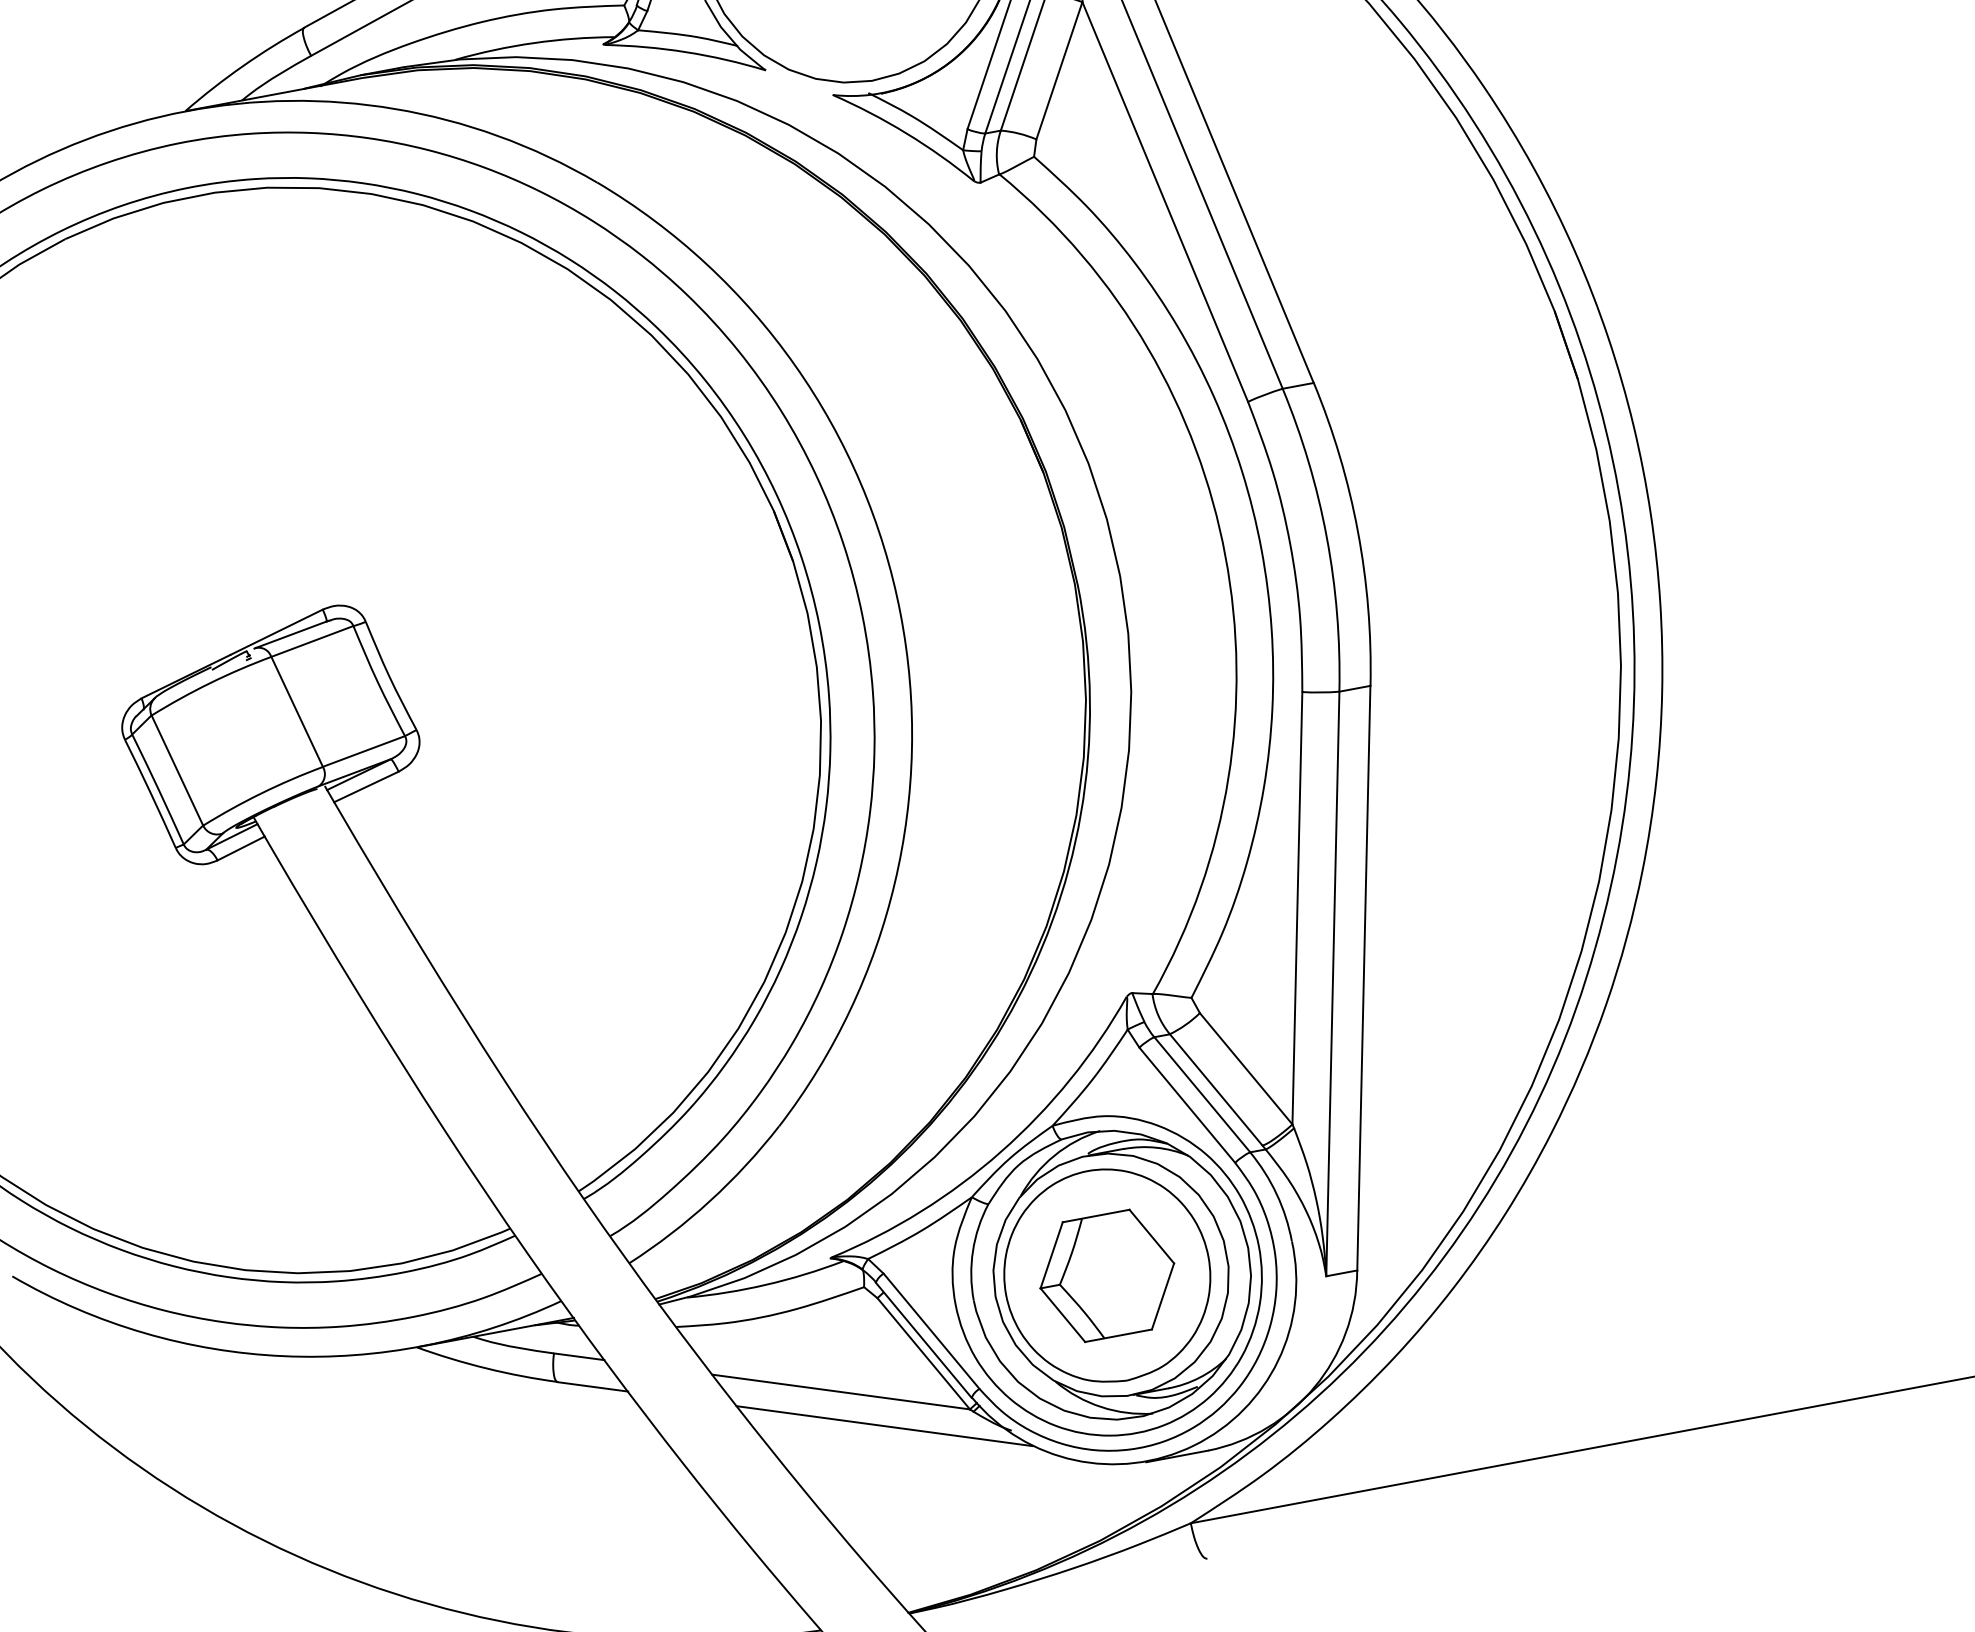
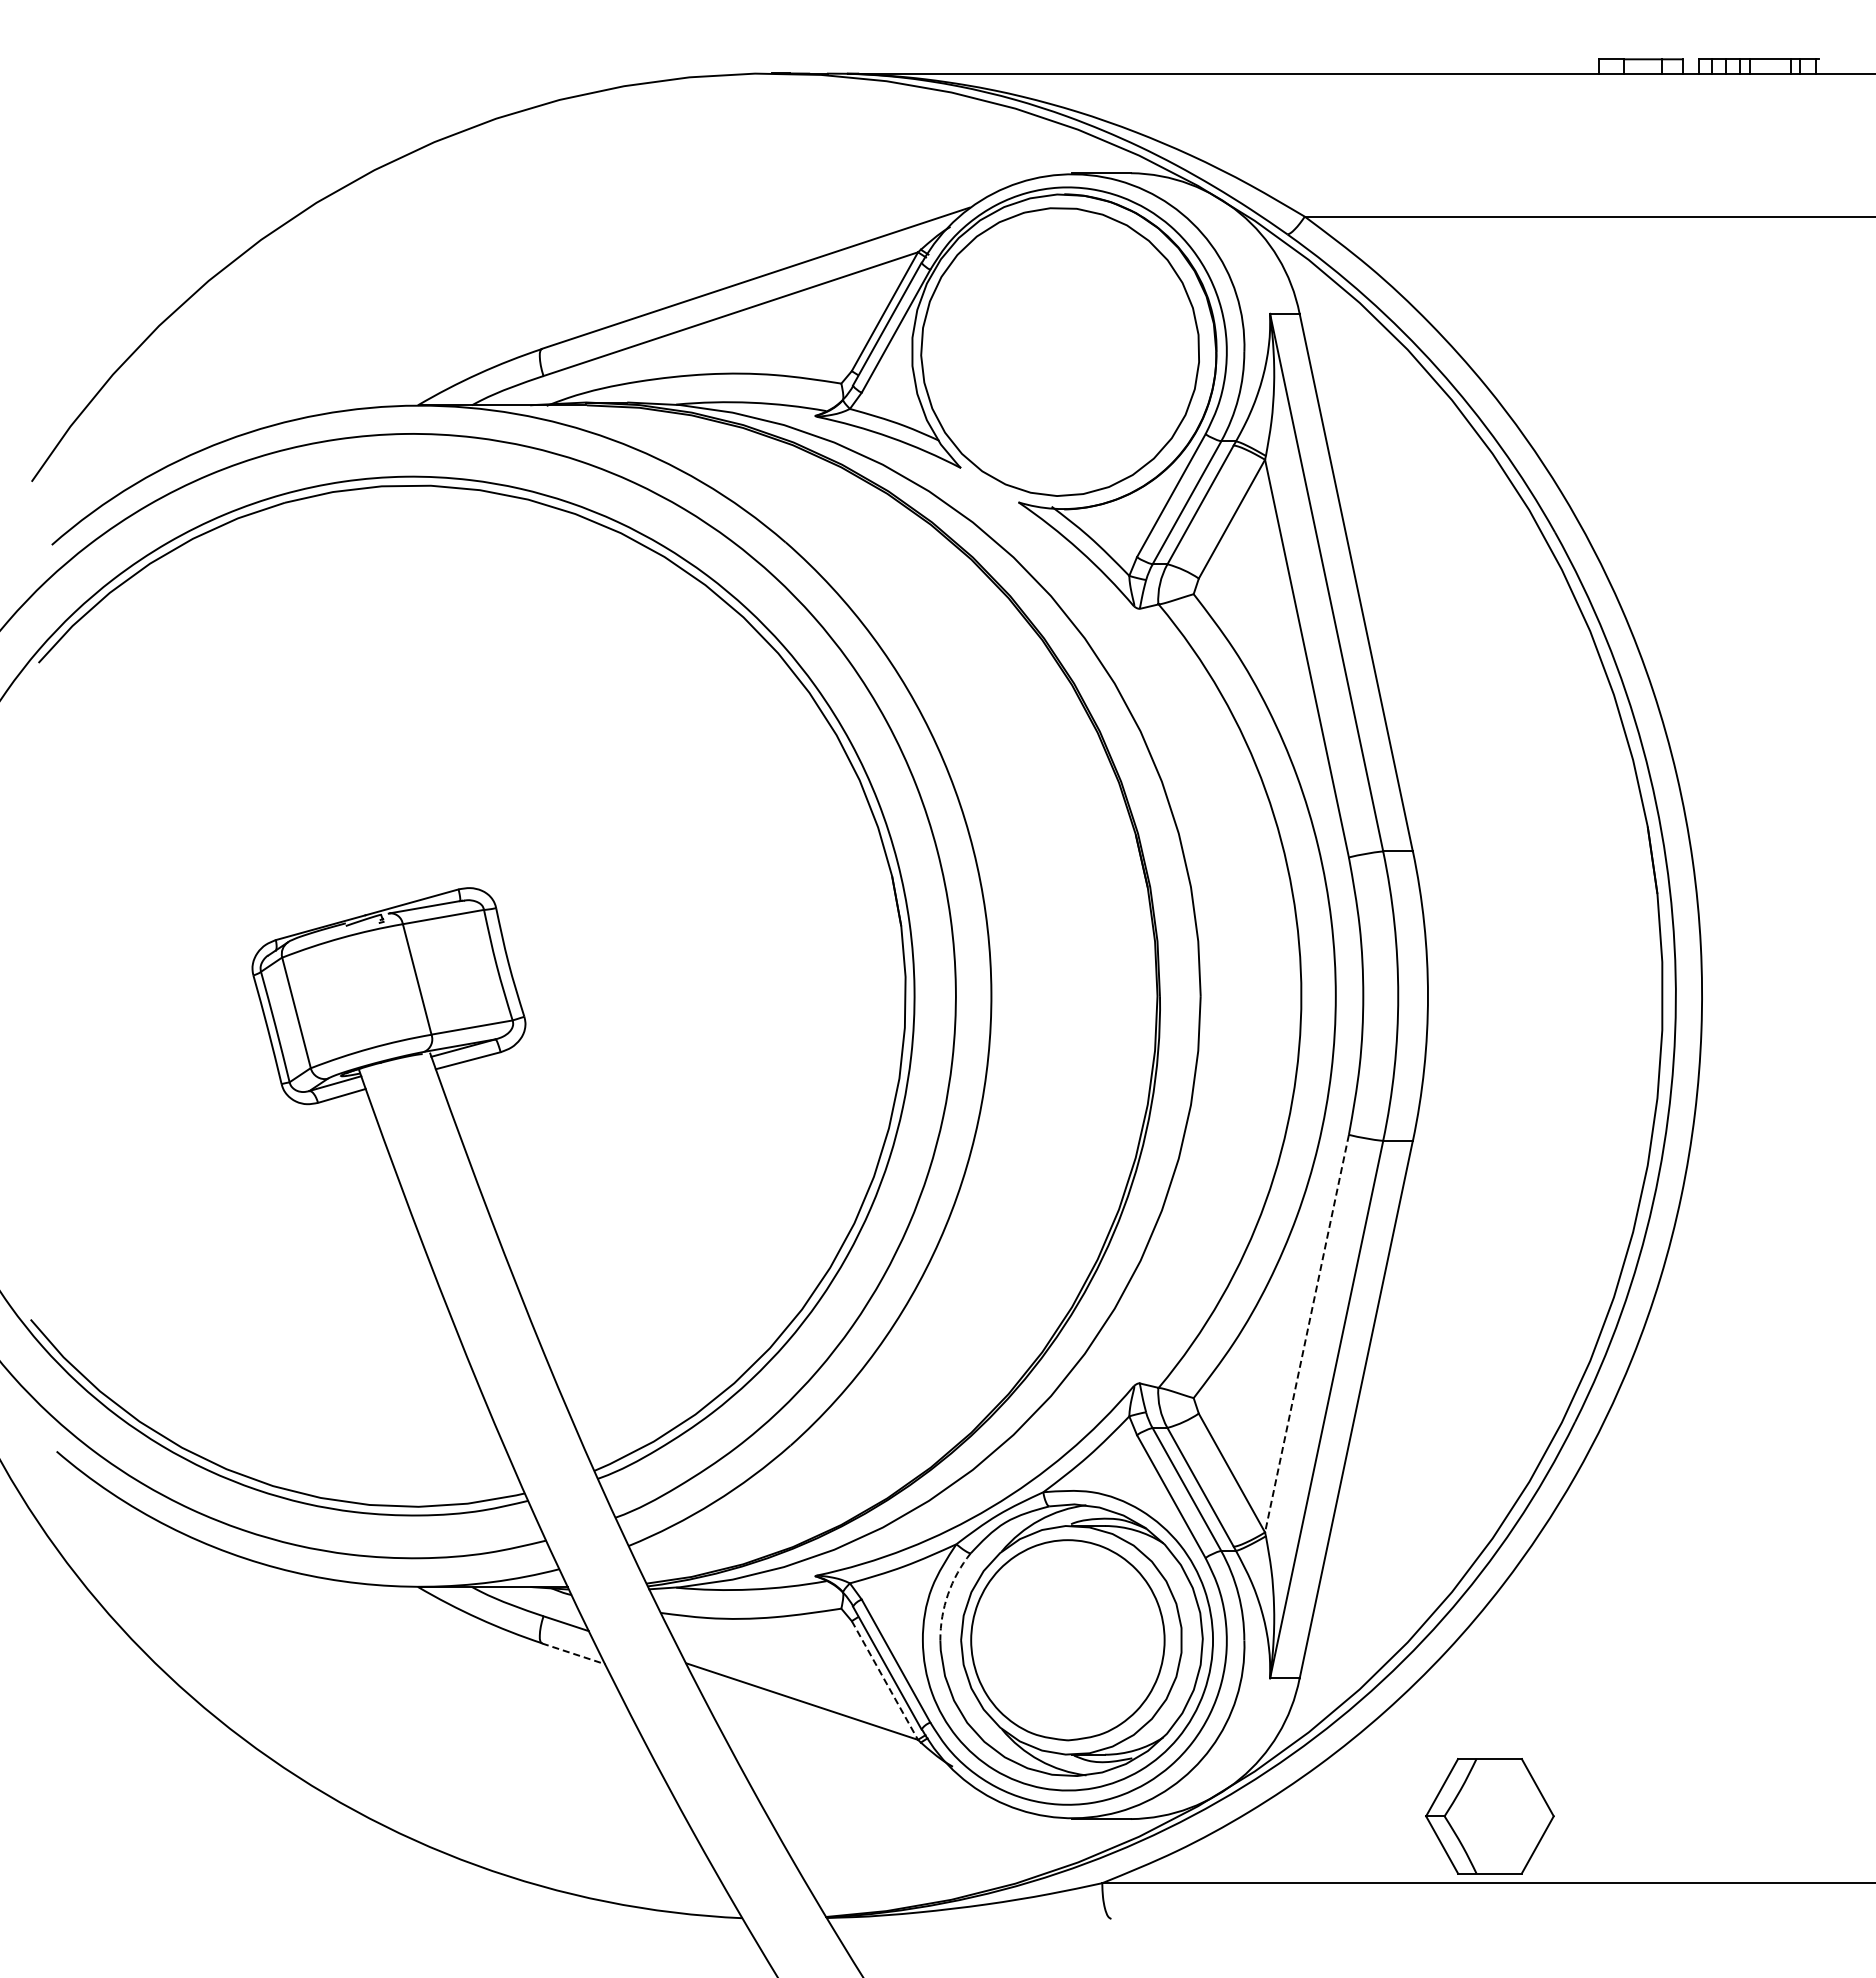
line: (1297, 909) -> (1306, 1334), solid -> dashed
arc: (973, 1251) -> (948, 1594), solid -> dashed
part: (1106, 1276) -> (1489, 1816), moved
line: (923, 1353) -> (884, 1680), solid -> dashed
line: (593, 1387) -> (574, 1654), solid -> dashed
line: (884, 1426) -> (836, 1740), removed

